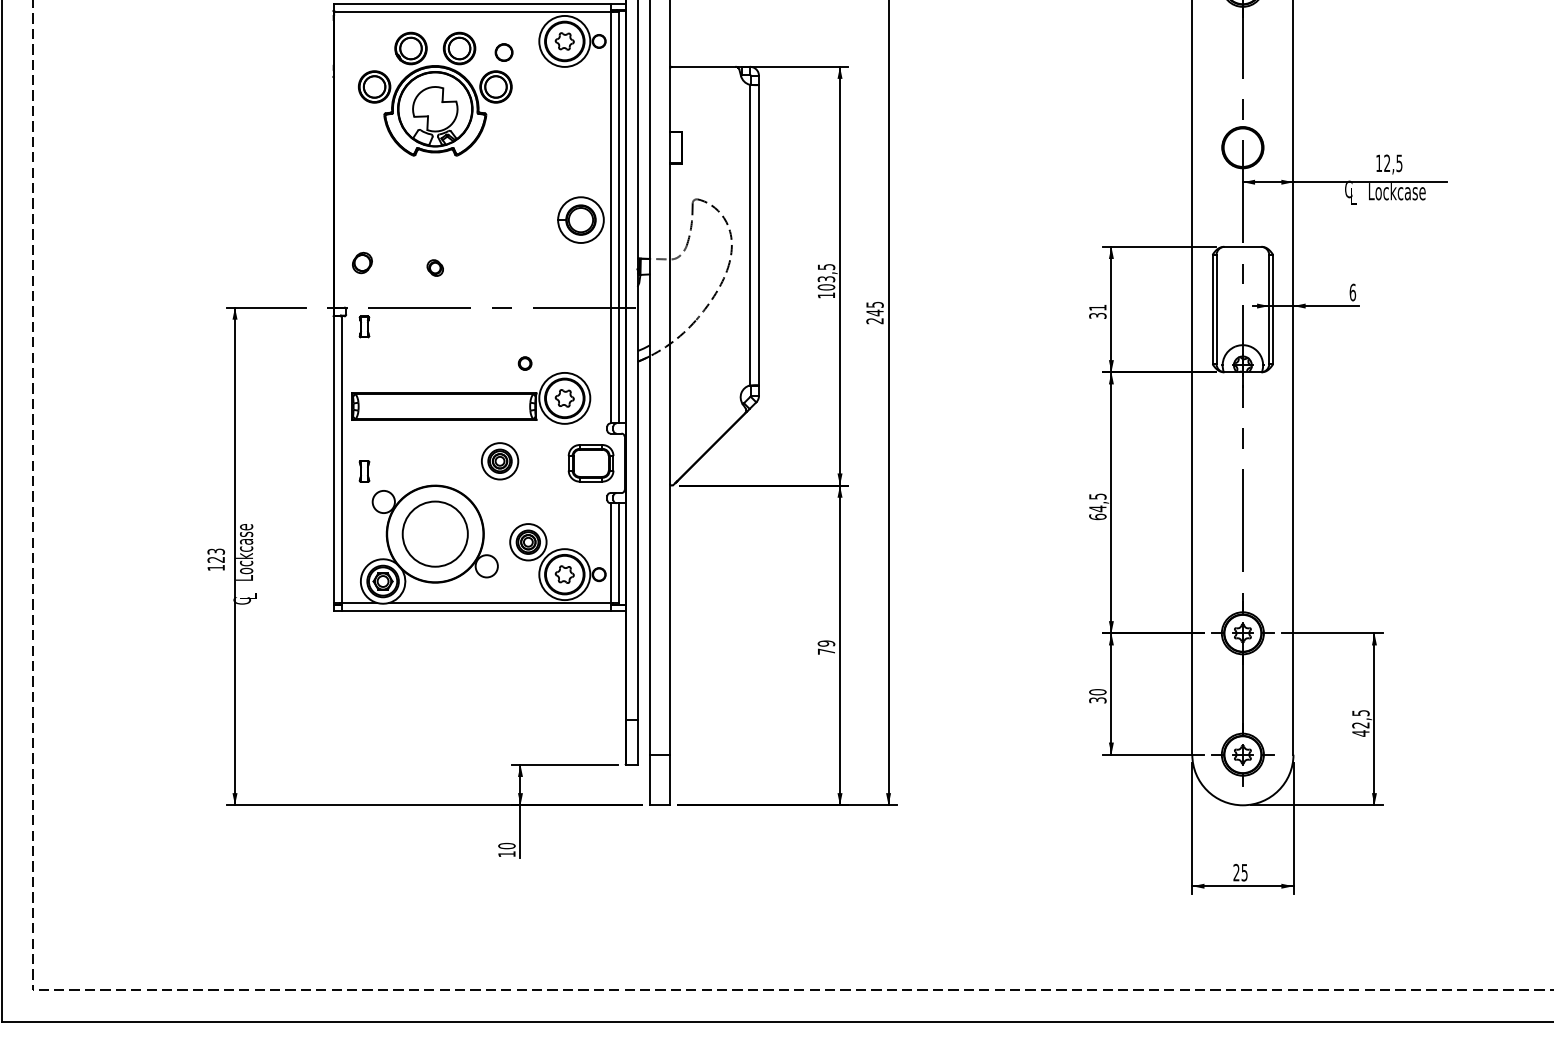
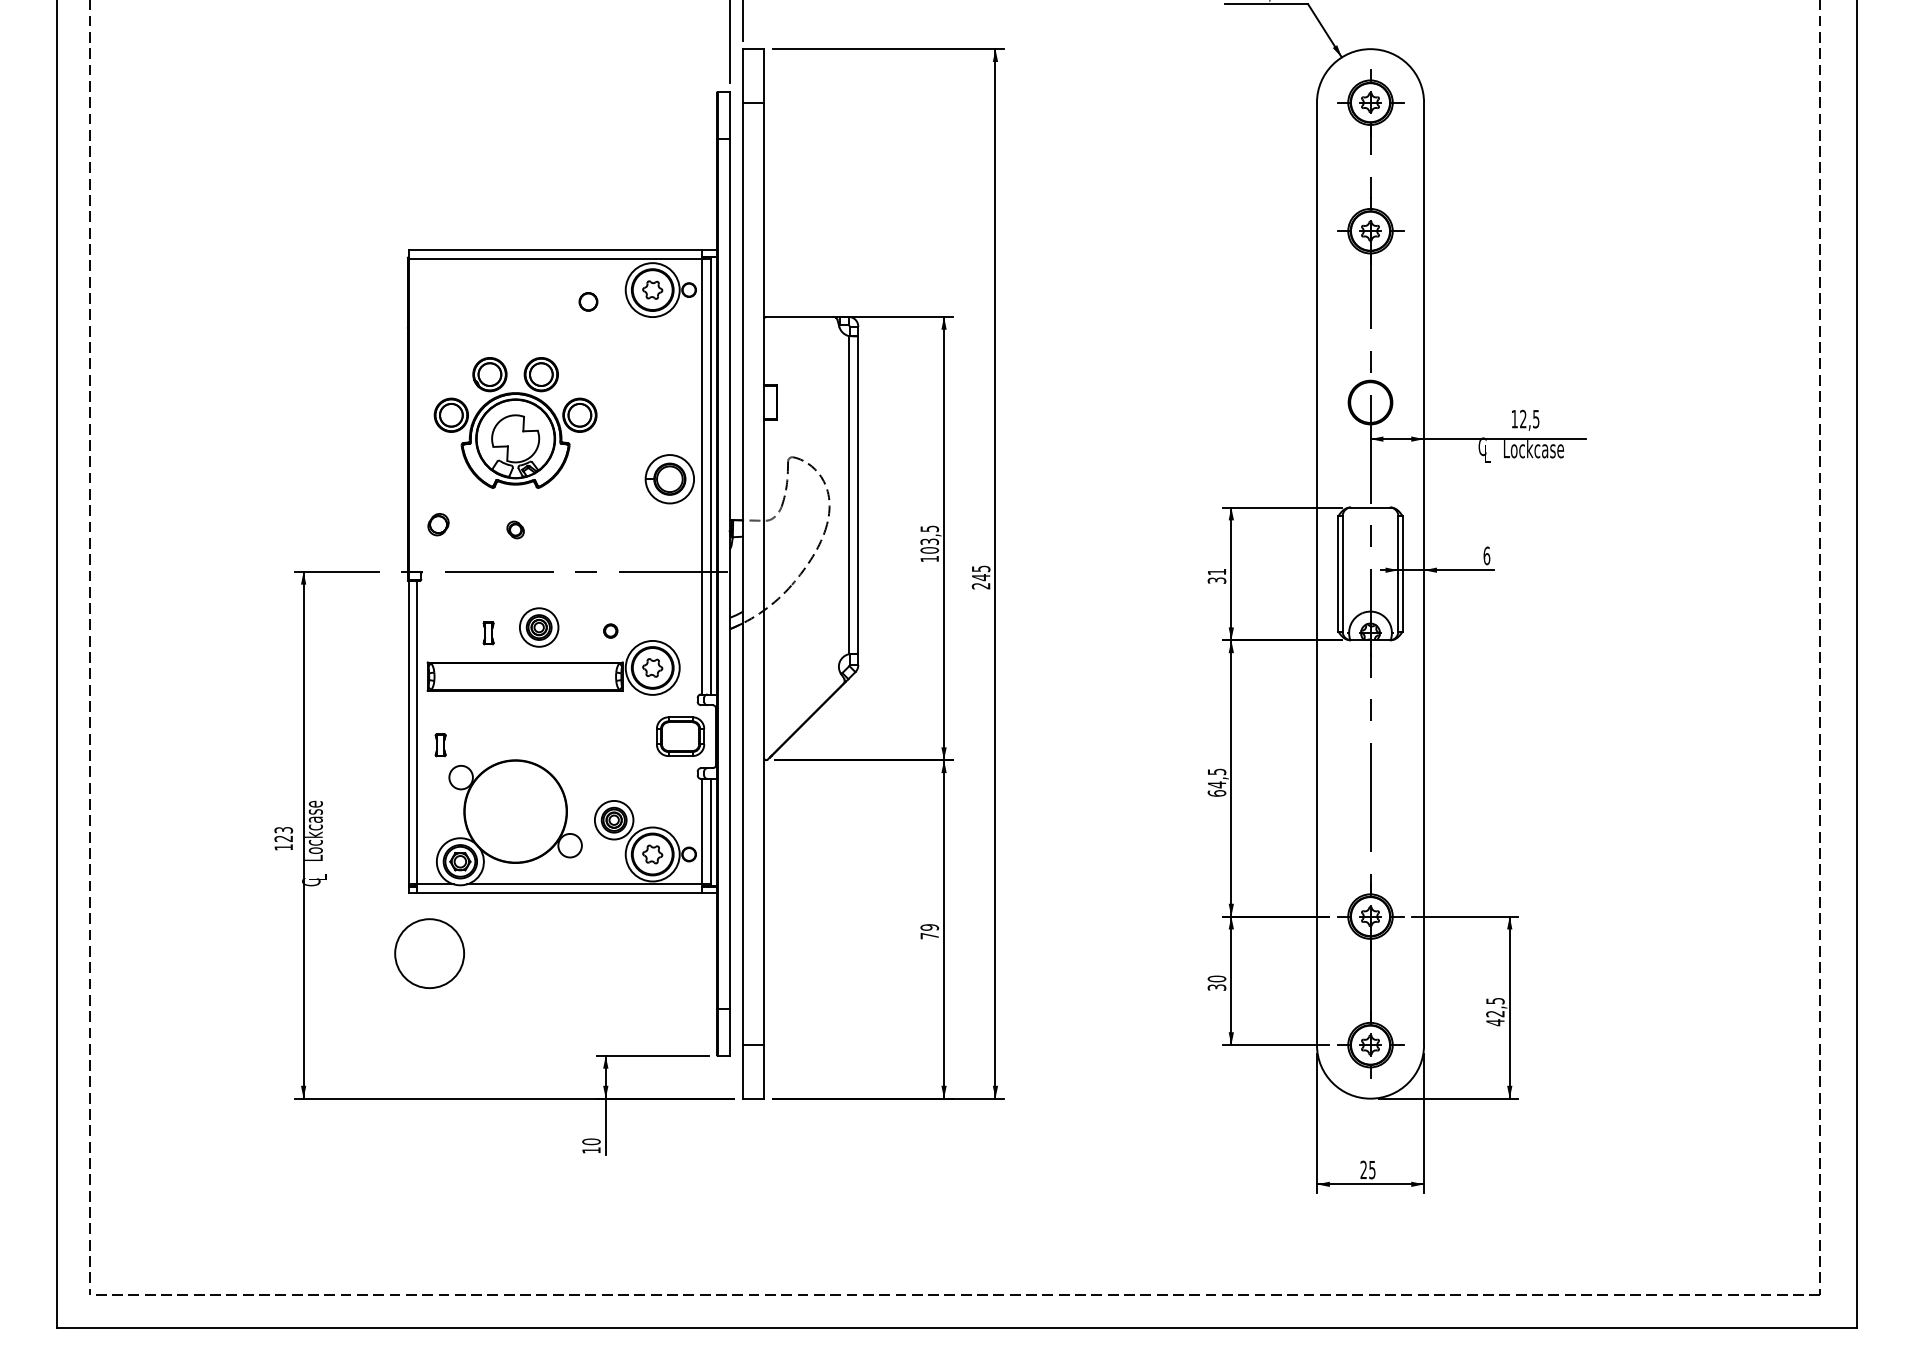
part: (435, 93) -> (515, 422), moved
part: (364, 327) -> (488, 633), moved
part: (500, 461) -> (539, 627), moved
circle: (435, 534) -> (429, 953), moved

